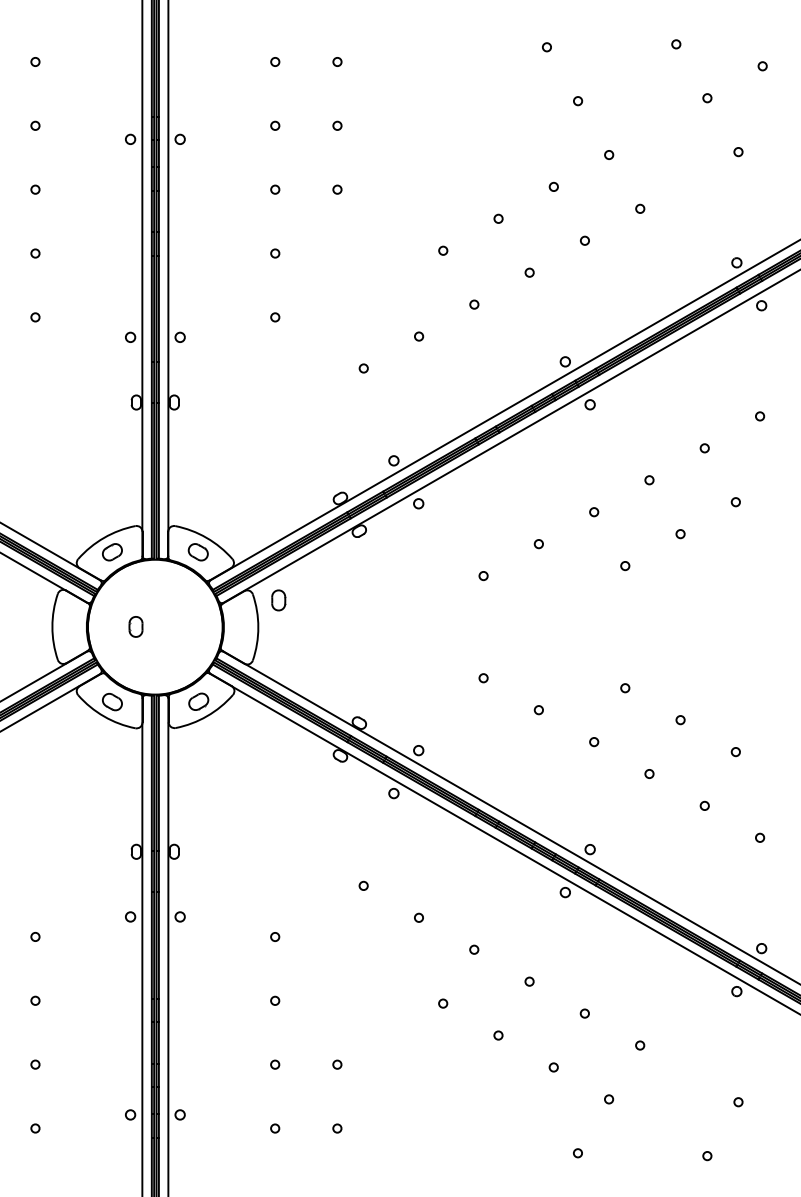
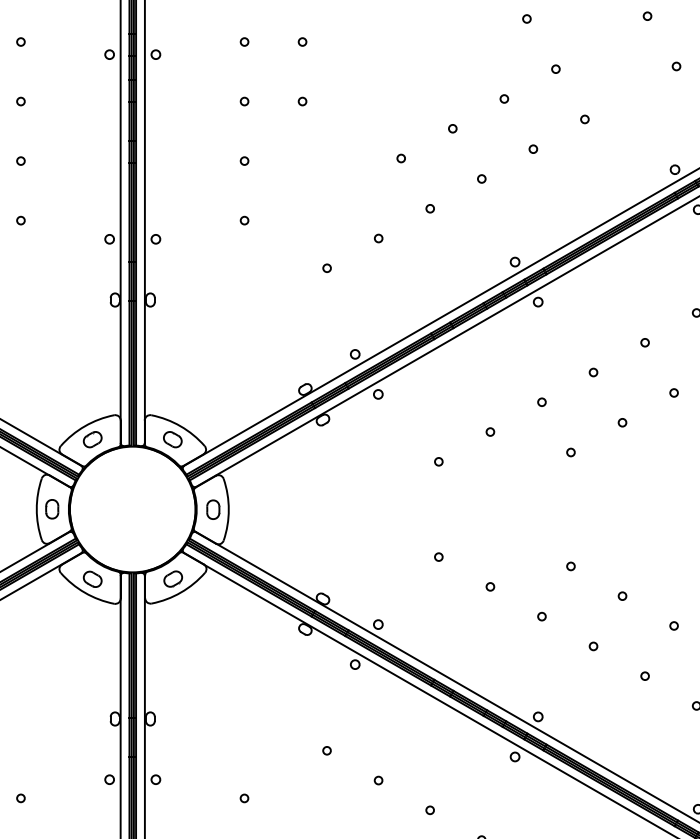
part: (278, 600) -> (213, 509), moved
part: (135, 626) -> (51, 508), moved

